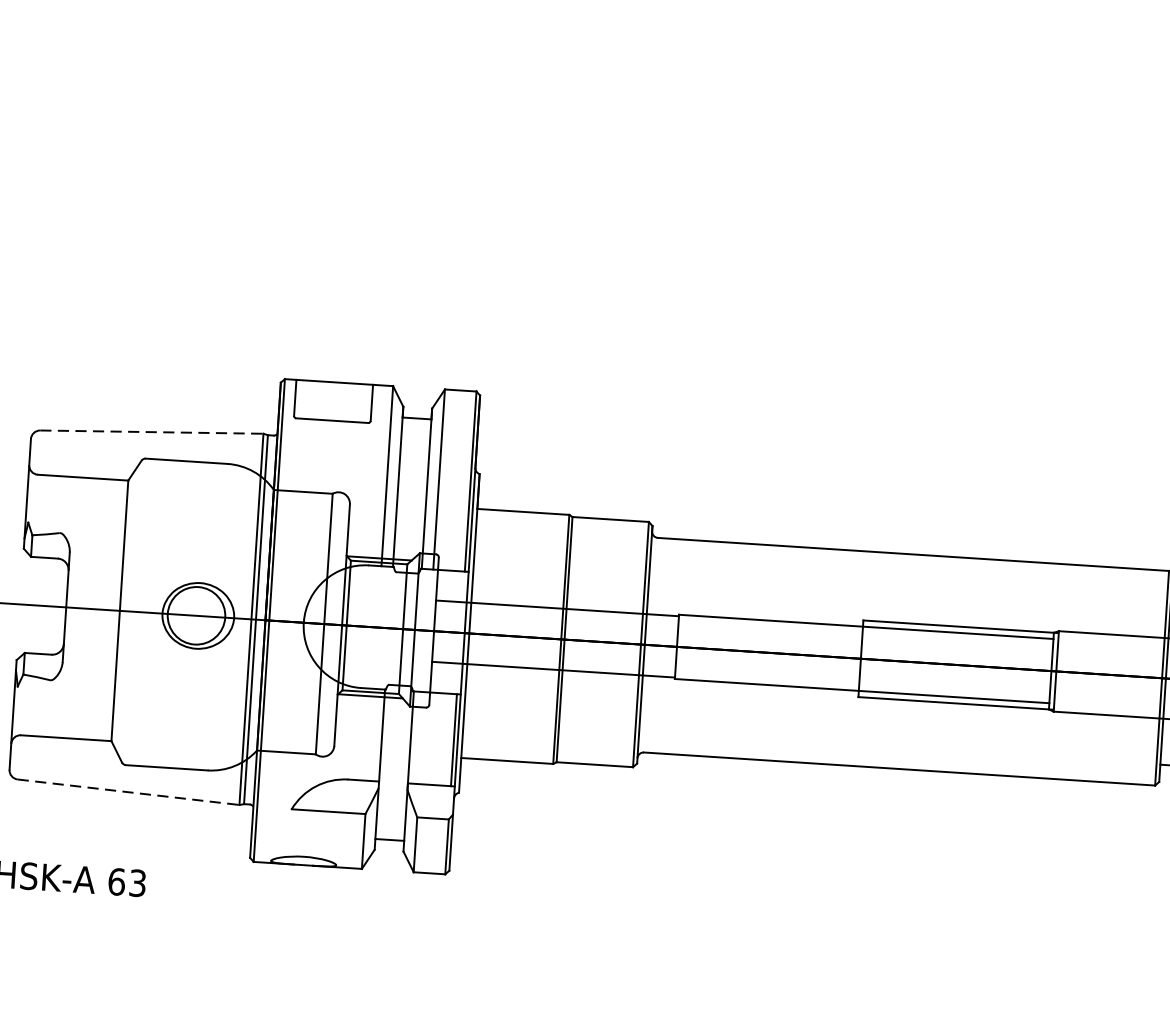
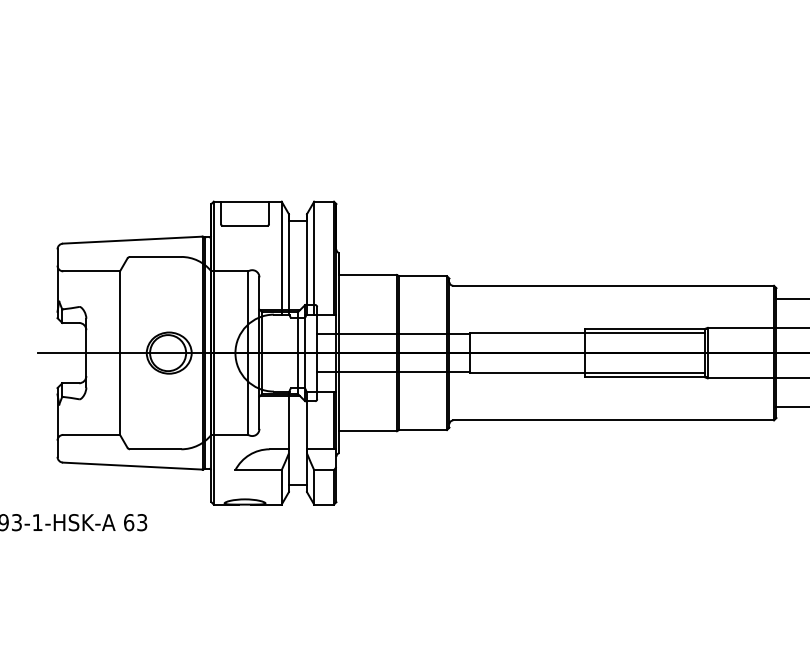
line: (151, 432) -> (132, 240), dashed -> solid
line: (128, 792) -> (132, 466), dashed -> solid

